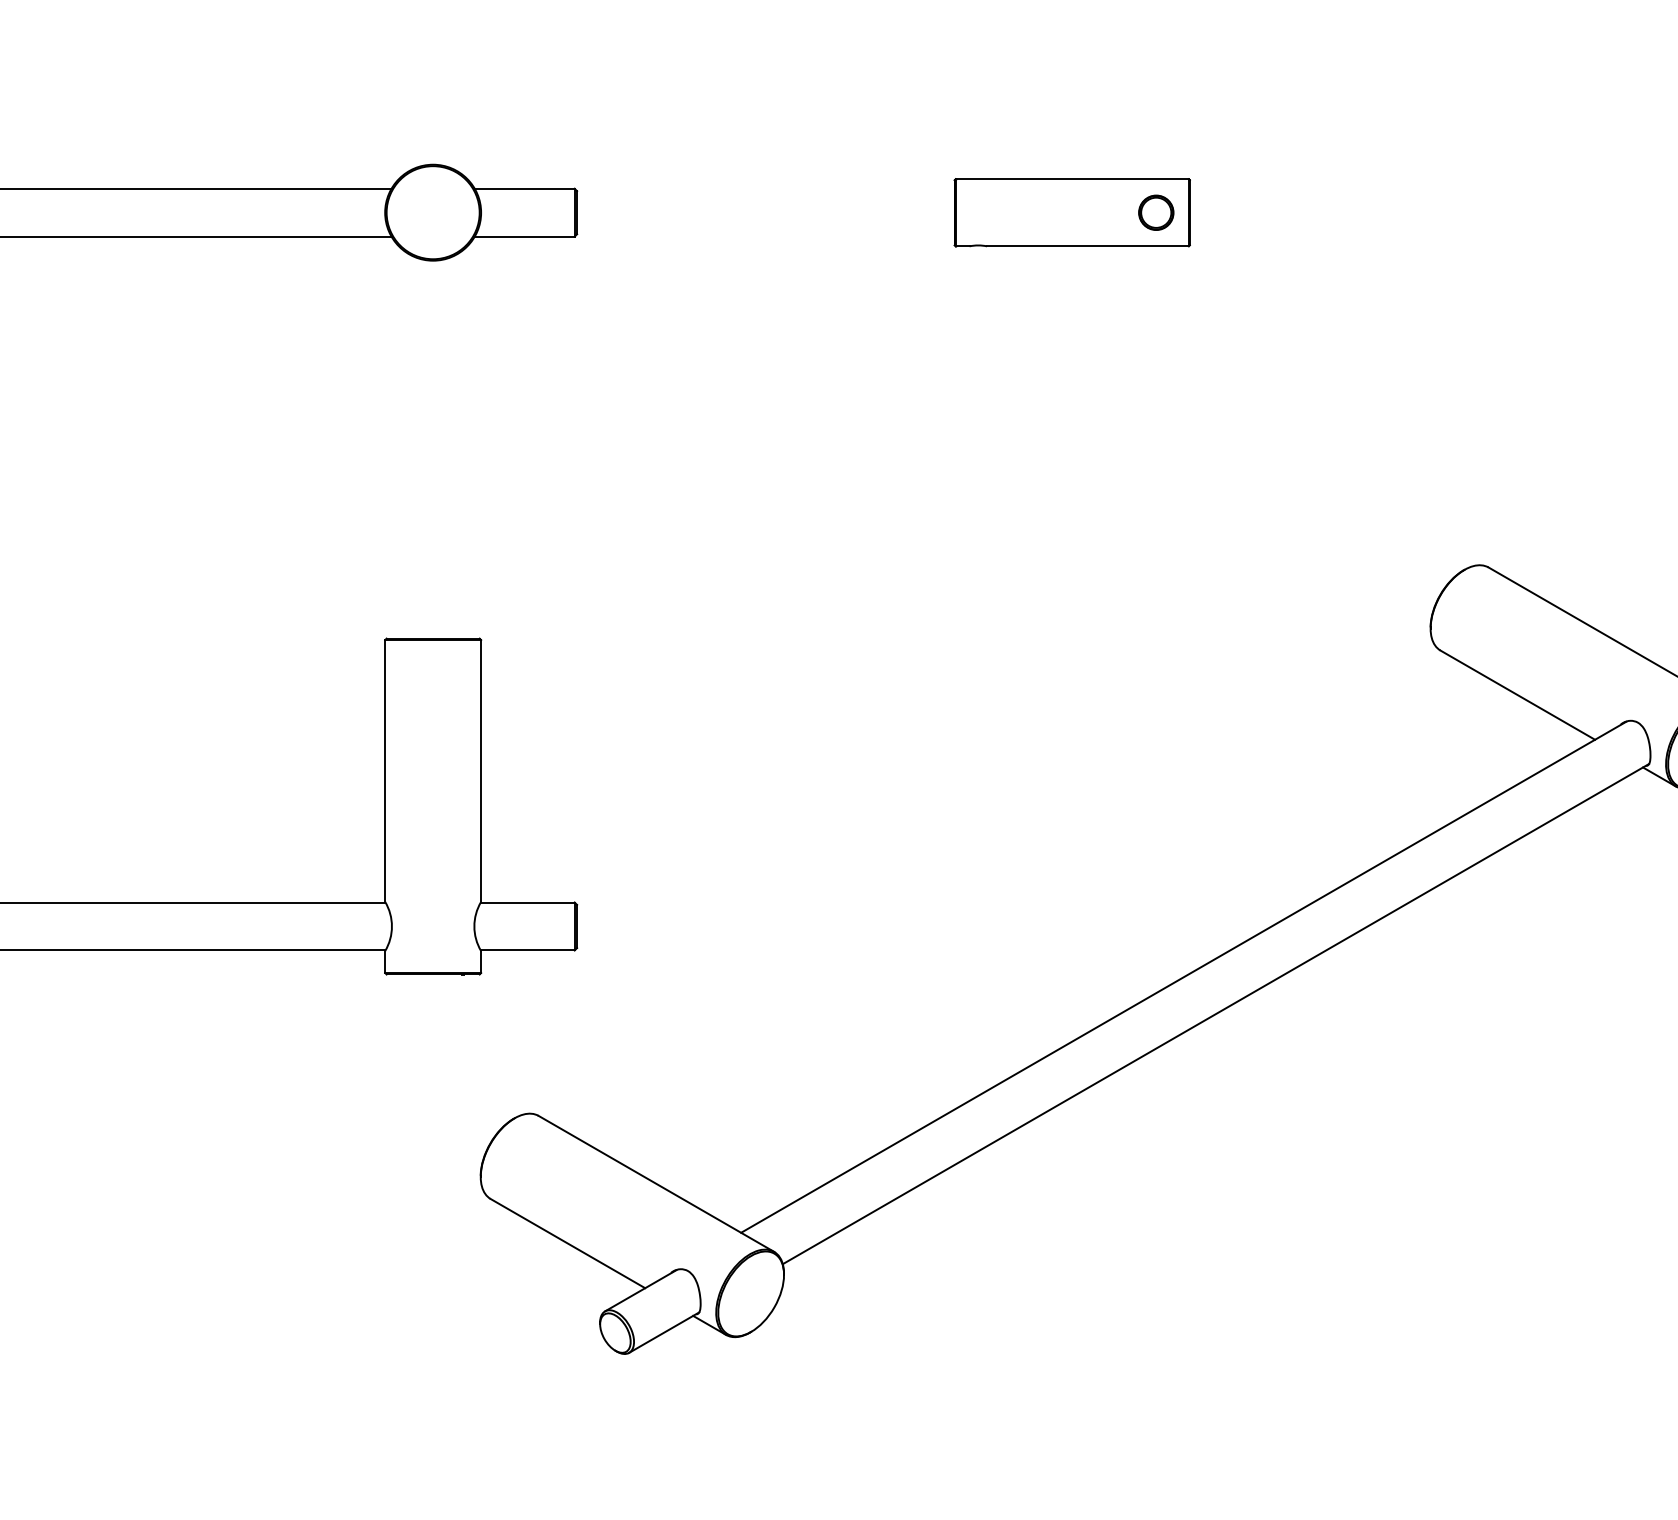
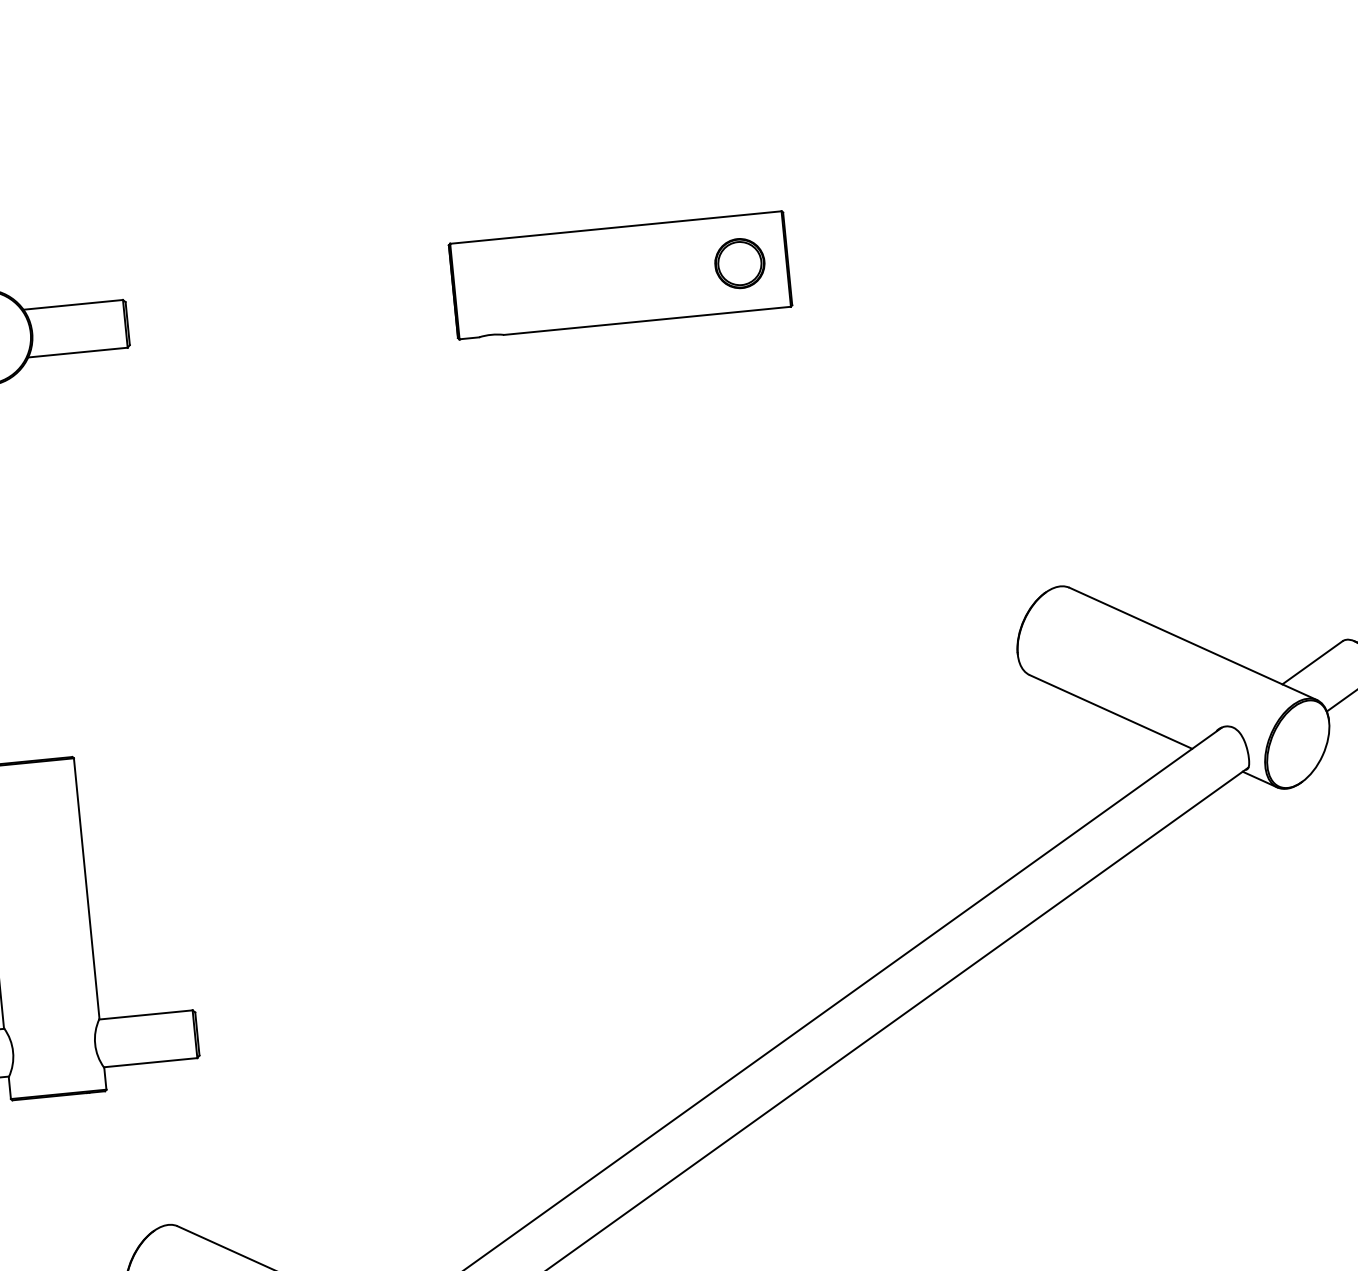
part: (1072, 212) -> (620, 275), size x1.43

